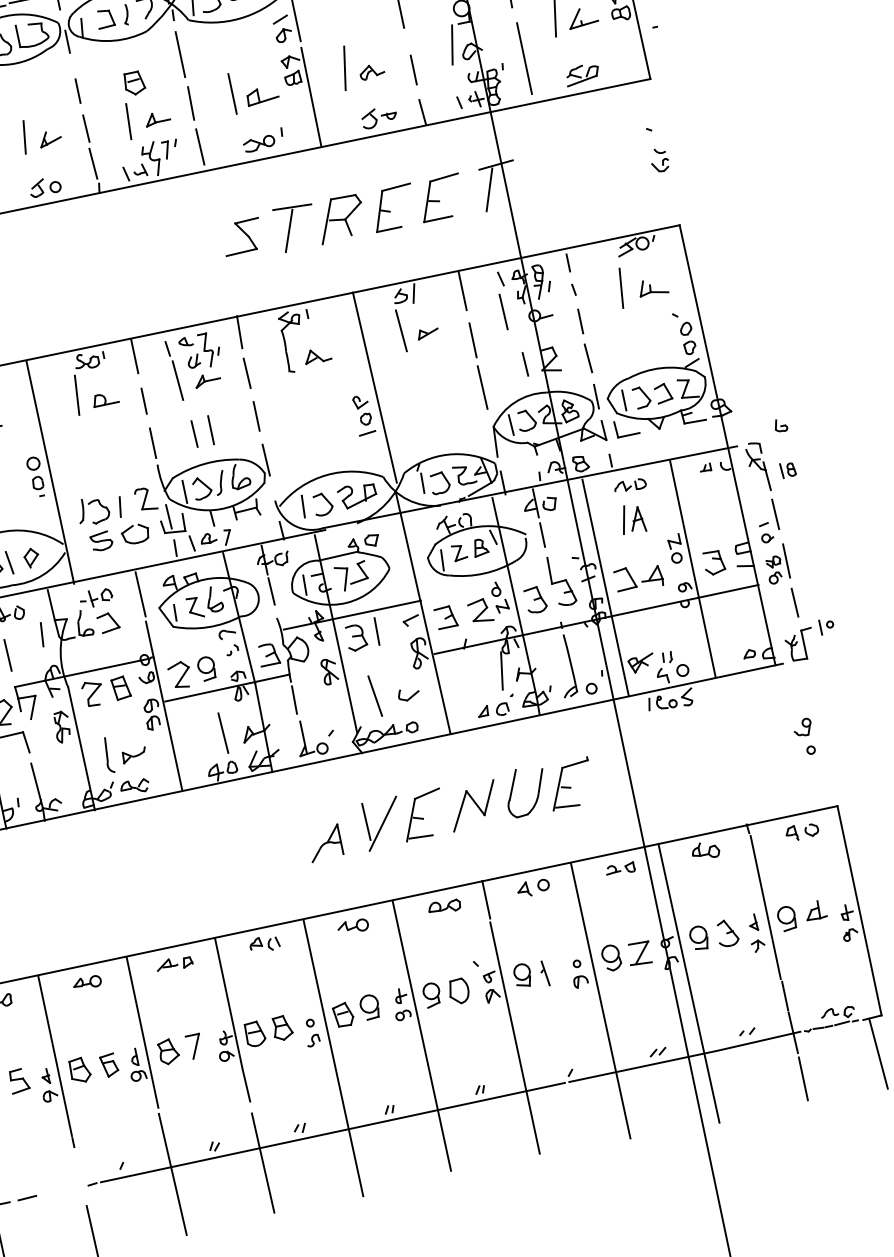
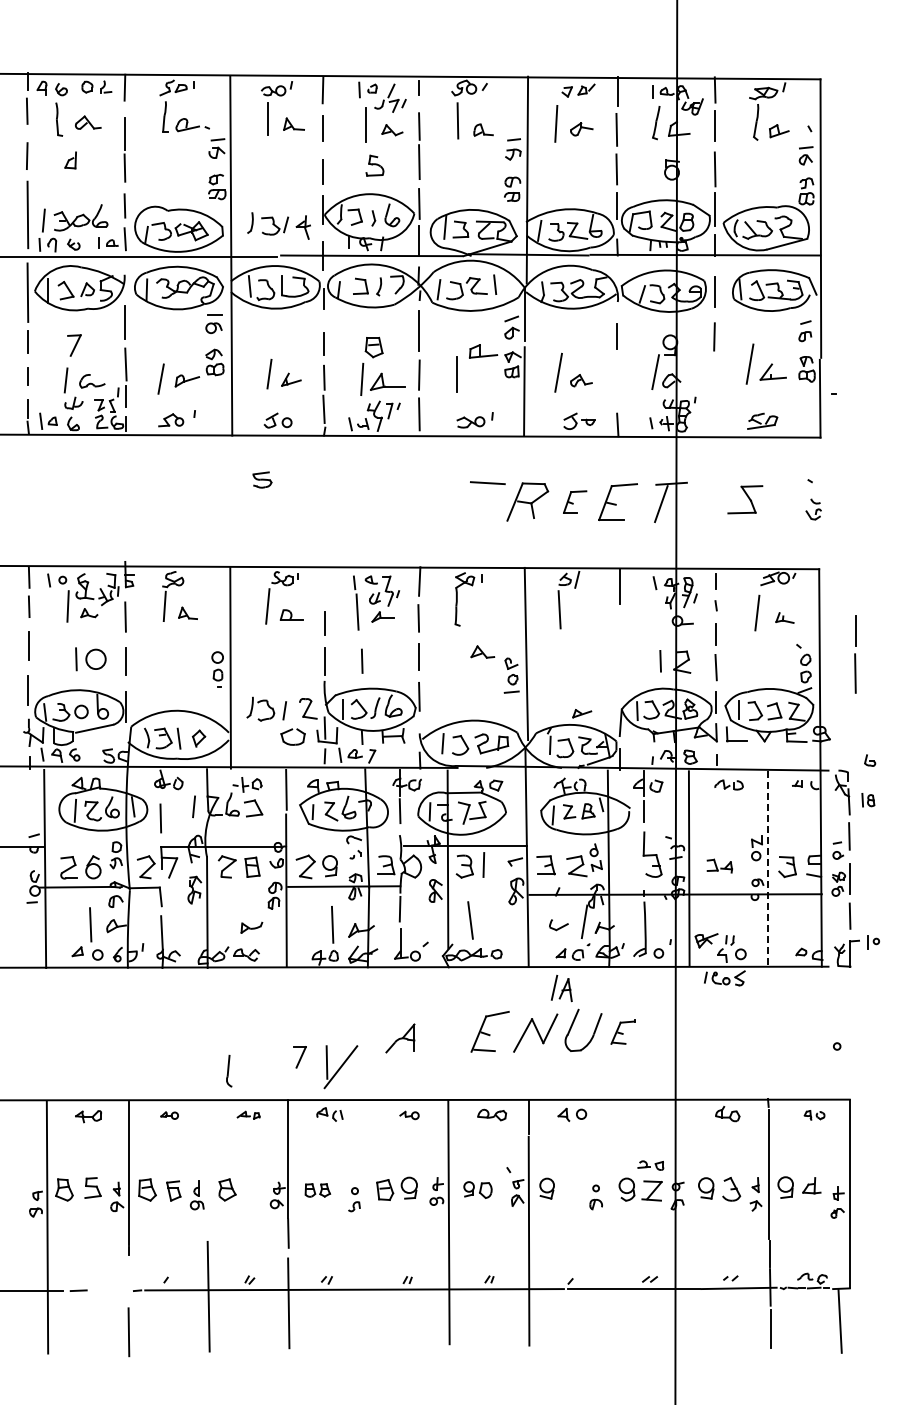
line: (524, 57) -> (715, 396), removed
line: (413, 69) -> (617, 386), removed
part: (262, 95) -> (483, 351), moved
part: (157, 119) -> (387, 382), size x1.6
part: (392, 207) -> (574, 501), size x0.6
line: (288, 230) -> (480, 502), removed
part: (242, 236) -> (745, 499), moved
part: (652, 286) -> (784, 617), size x0.7
line: (503, 311) -> (651, 611), removed
part: (428, 332) -> (582, 713), moved
line: (134, 355) -> (324, 582), removed
part: (317, 355) -> (482, 651), moved
line: (478, 366) -> (855, 654), moved
line: (211, 429) -> (377, 660), removed
part: (632, 519) -> (561, 988), moved
part: (101, 540) -> (262, 479), moved
line: (693, 569) -> (768, 869), solid -> dashed
part: (638, 577) -> (719, 865), size x0.6
part: (535, 599) -> (626, 866), removed
part: (408, 694) -> (558, 925), moved
part: (802, 727) -> (833, 1025), removed
part: (108, 754) -> (229, 1070), moved
part: (569, 783) -> (622, 1031), size x0.6
part: (382, 824) -> (340, 1067), moved
part: (802, 831) -> (814, 1115), size x0.7
part: (620, 869) -> (650, 1165), moved
part: (353, 926) -> (409, 1115), size x0.7
part: (174, 964) -> (248, 1115), size x0.7
part: (543, 973) -> (565, 1190), removed
part: (87, 982) -> (169, 1115), size x0.7
line: (689, 983) -> (689, 1225), removed
part: (445, 992) -> (477, 1189), size x0.7
line: (600, 1000) -> (609, 1224), removed
part: (268, 1031) -> (317, 1190), size x0.6
line: (142, 1032) -> (208, 1168), removed
part: (194, 1046) -> (299, 1057), moved
line: (333, 1058) -> (368, 1225), removed

